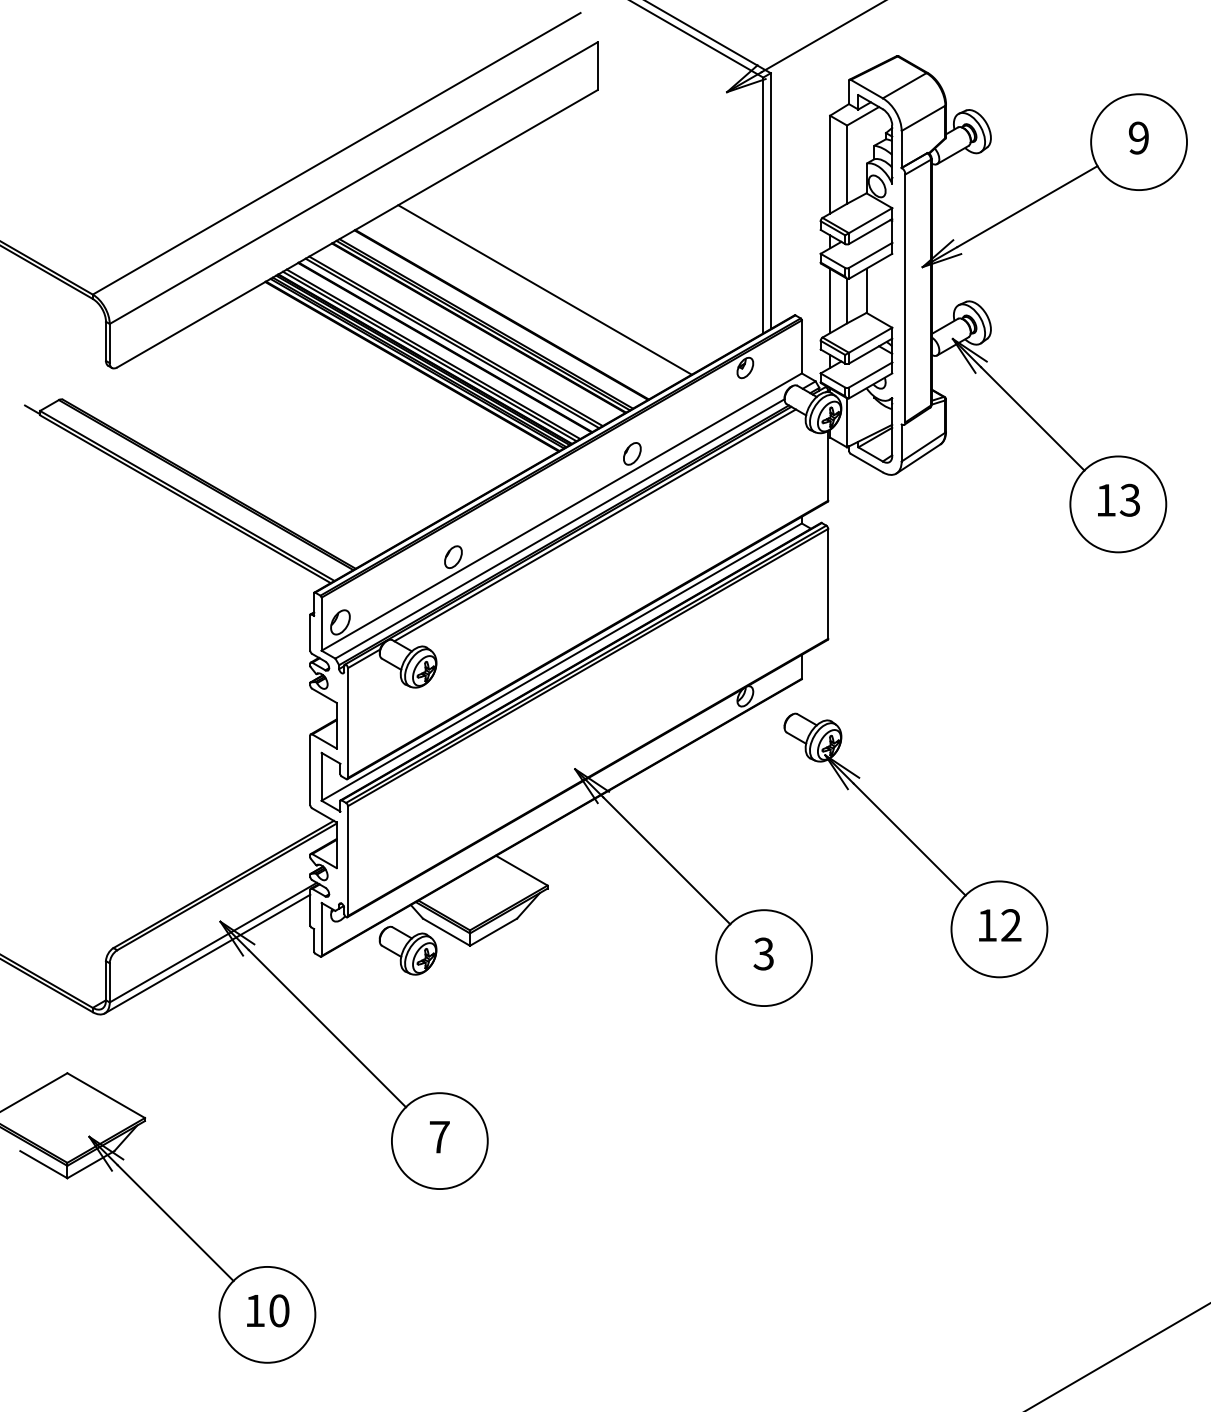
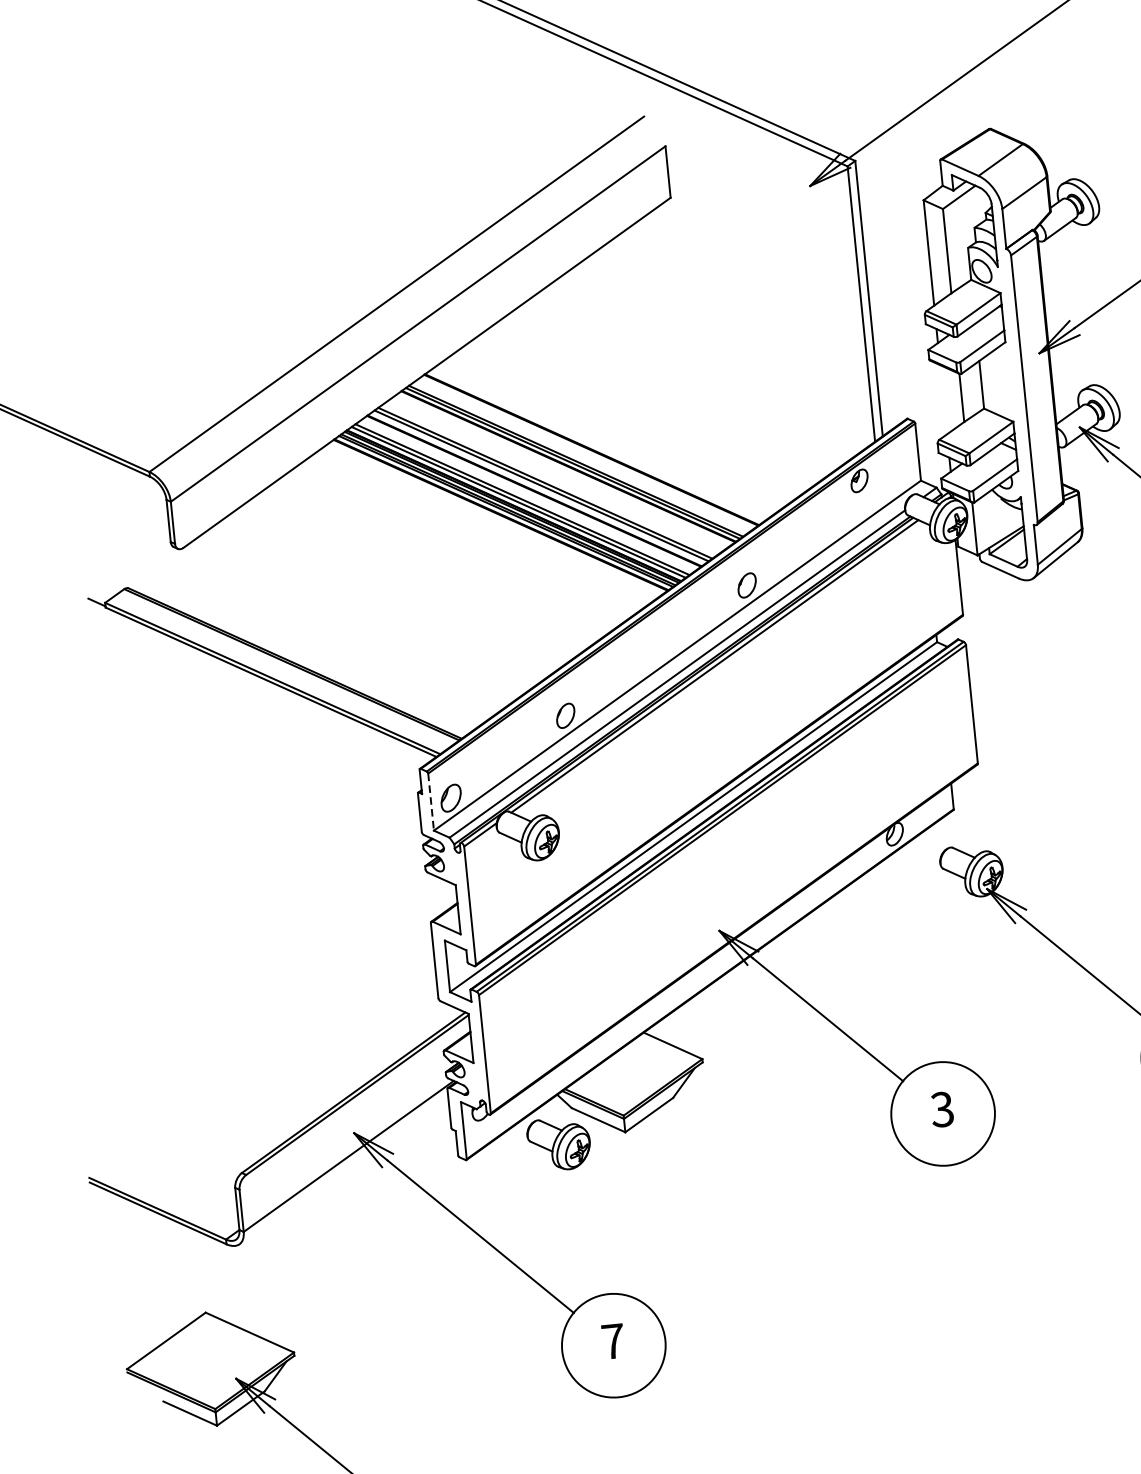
line: (544, 289) -> (634, 418), removed
line: (830, 300) -> (943, 399), removed
line: (321, 624) -> (430, 802), solid -> dashed
line: (207, 953) -> (343, 1168), removed

